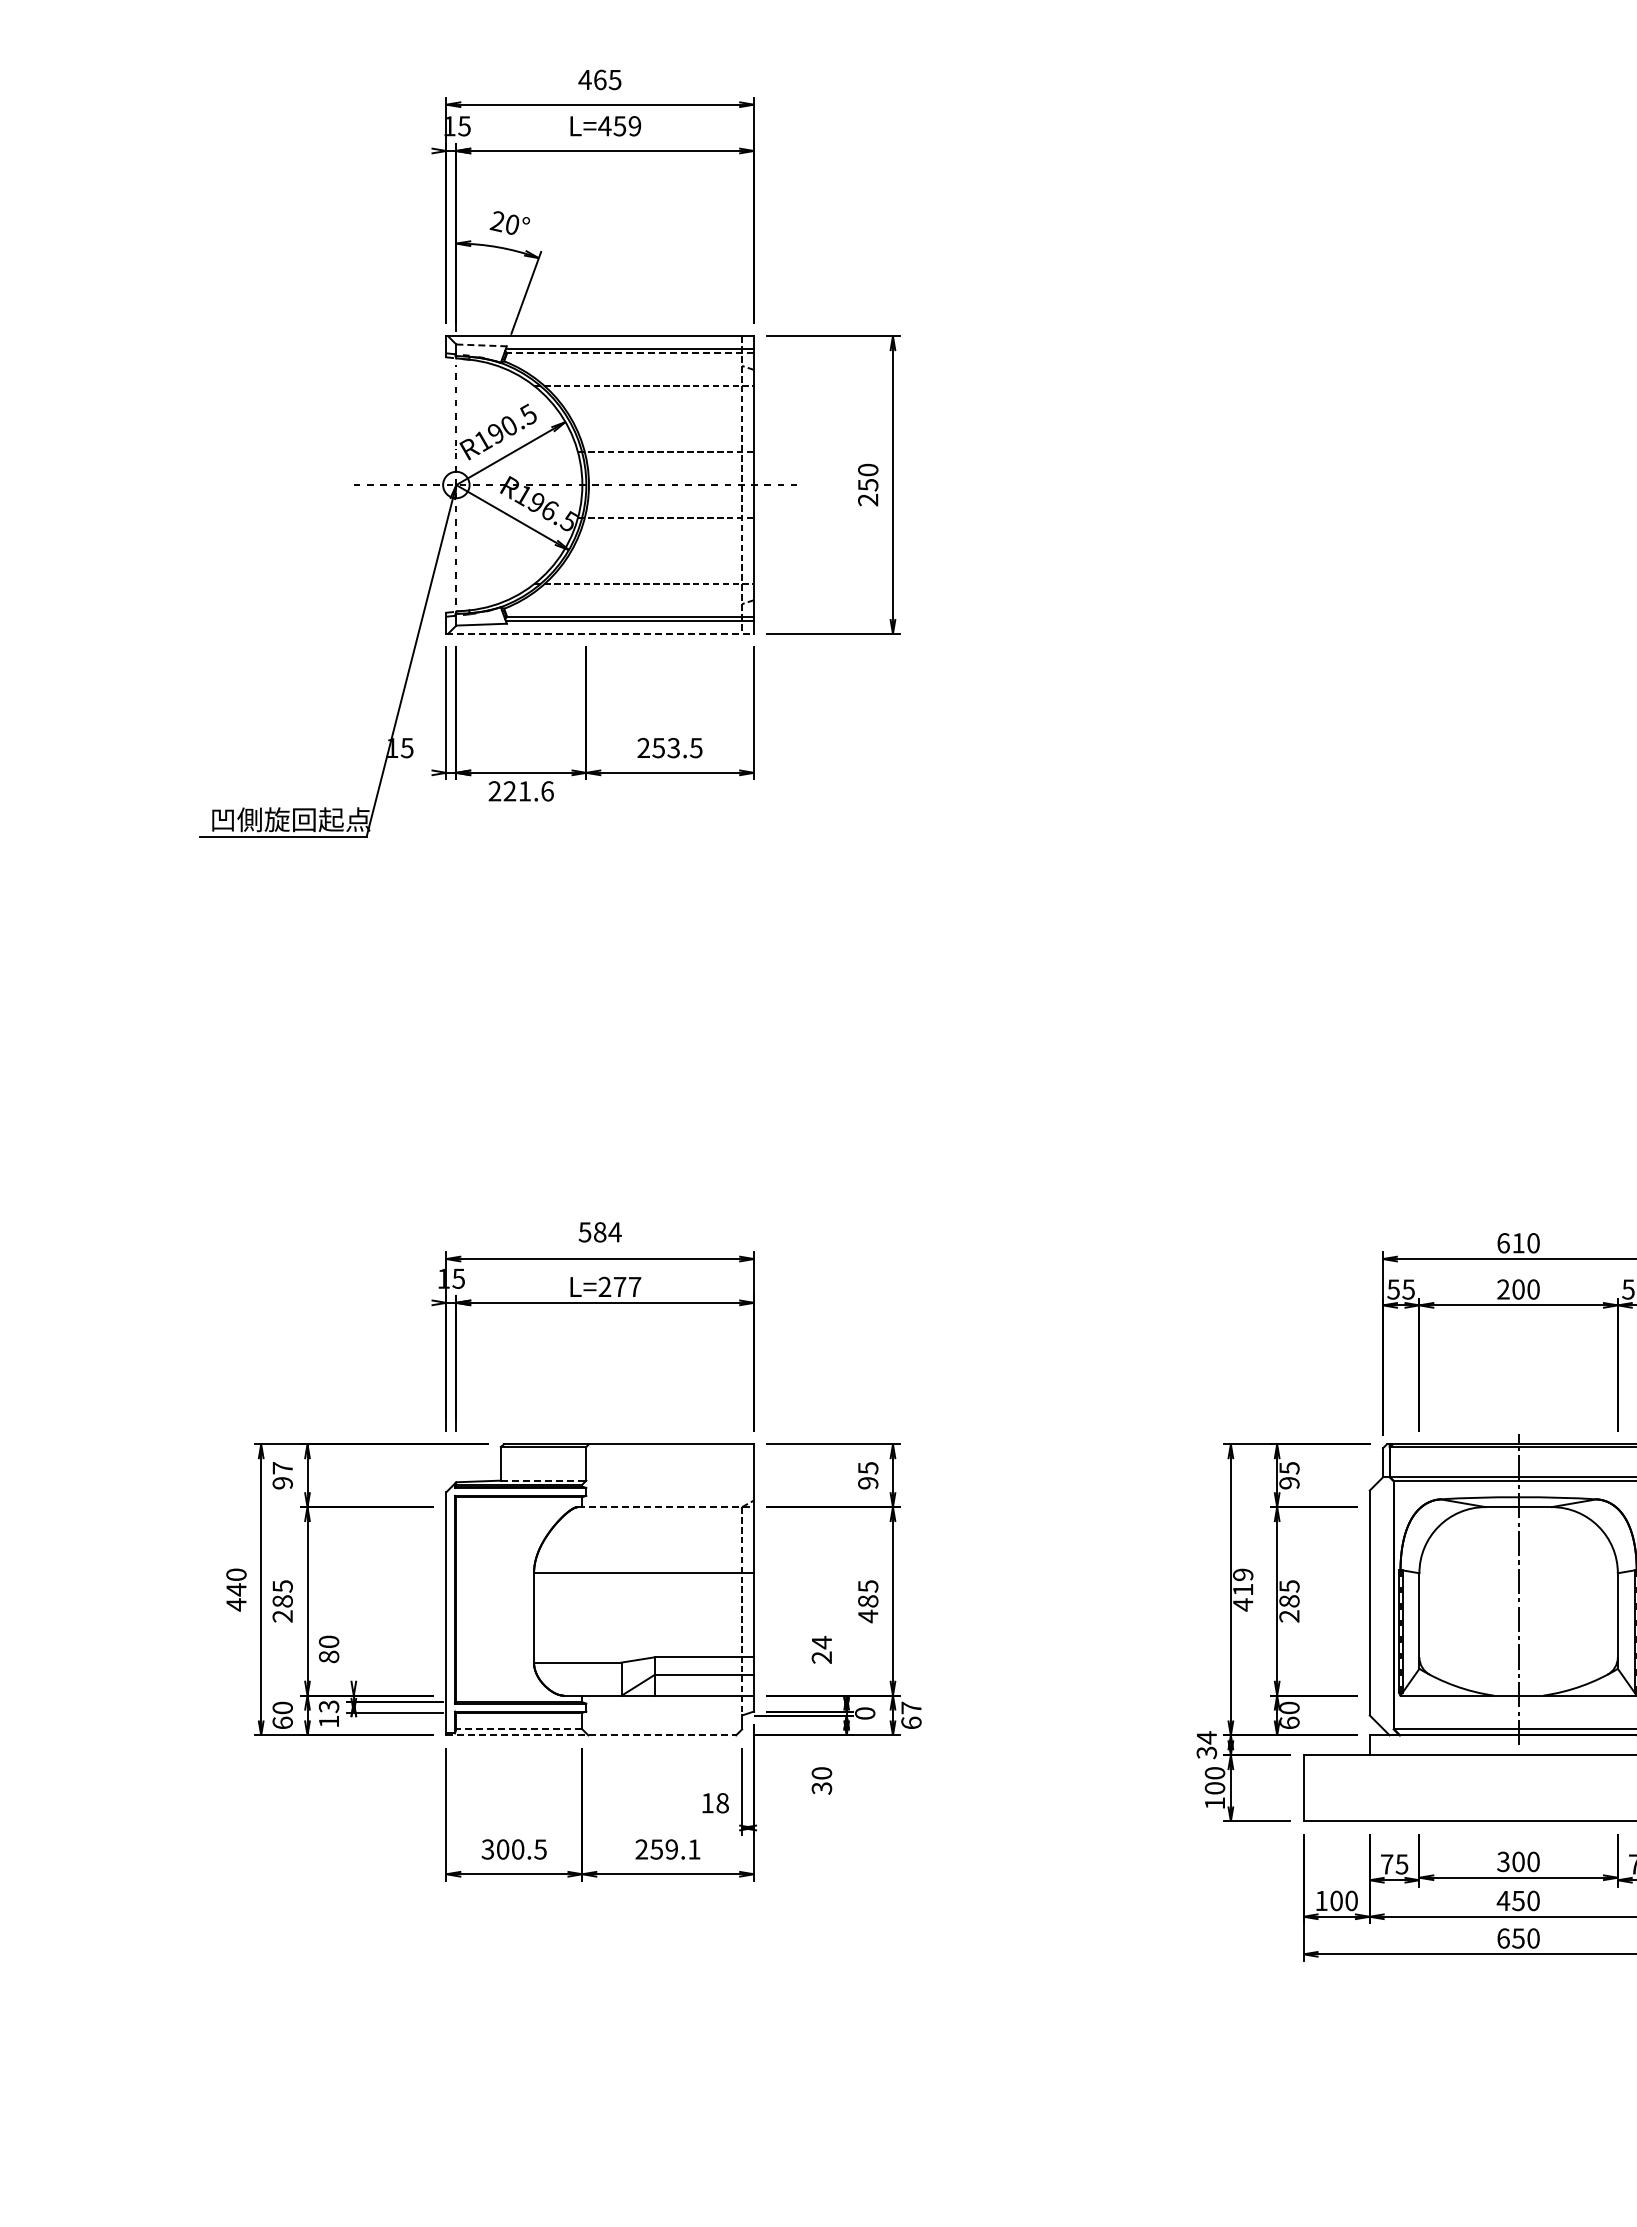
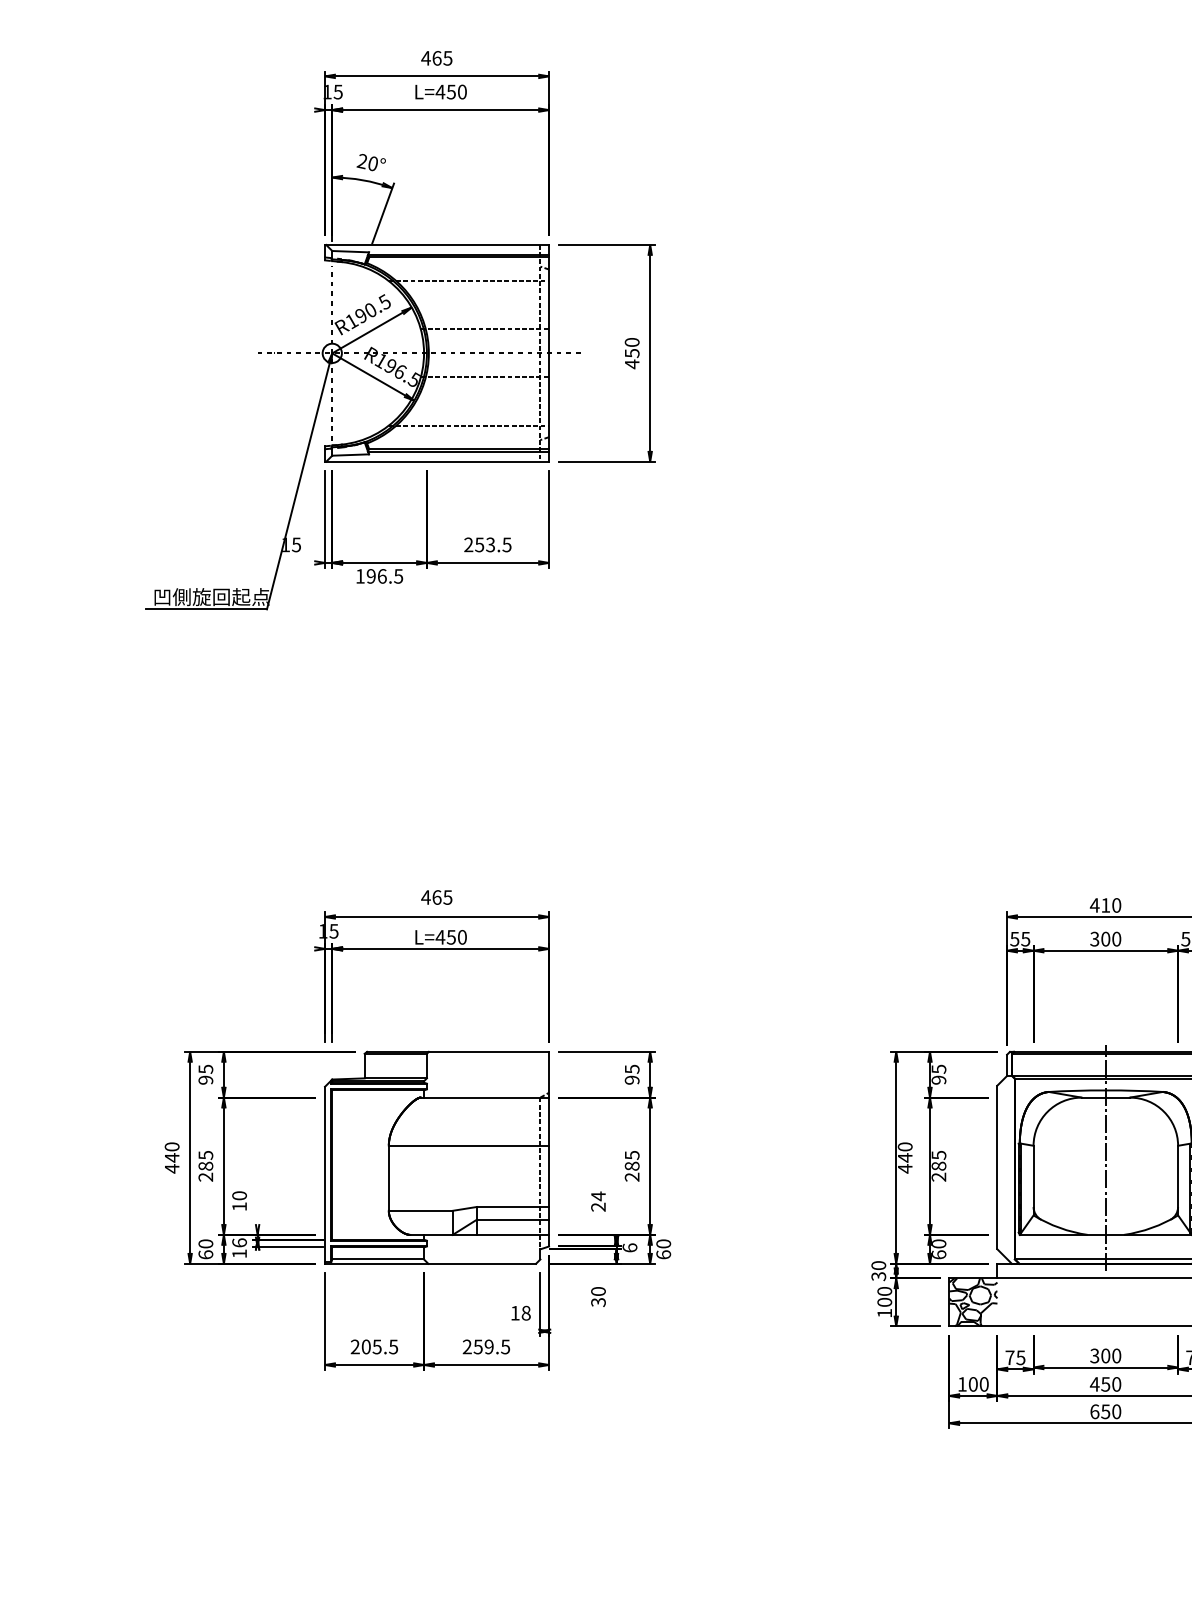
text: (634, 126) -> (462, 92), L=459 -> L=450
line: (482, 345) -> (351, 251), dashed -> solid
line: (630, 353) -> (459, 257), dashed -> solid
text: (868, 499) -> (632, 363), 250 -> 450
line: (600, 633) -> (437, 461), dashed -> solid
text: (520, 791) -> (378, 576), 221.6 -> 196.5
text: (599, 1232) -> (436, 897), 584 -> 465
text: (1503, 1243) -> (1094, 905), 610 -> 410
text: (619, 1286) -> (451, 936), L=277 -> L=450
text: (1503, 1289) -> (1094, 939), 200 -> 300
text: (282, 1468) -> (205, 1069), 97 -> 95
line: (543, 1480) -> (395, 1078), dashed -> solid
line: (666, 1507) -> (485, 1097), dashed -> solid
text: (1243, 1582) -> (905, 1152), 419 -> 440
text: (868, 1616) -> (632, 1177), 485 -> 285
text: (328, 1656) -> (239, 1206), 80 -> 10
text: (328, 1706) -> (239, 1242), 13 -> 16
text: (911, 1707) -> (663, 1243), 67 -> 60
text: (865, 1713) -> (630, 1247), 0 -> 6
line: (518, 1729) -> (377, 1259), dashed -> solid
line: (591, 1735) -> (430, 1263), dashed -> solid
text: (1206, 1737) -> (878, 1265), 34 -> 30
hatch: (1336, 1788) -> (973, 1302), added
text: (502, 1849) -> (365, 1346), 300.5 -> 205.5
text: (694, 1849) -> (505, 1346), 259.1 -> 259.5

